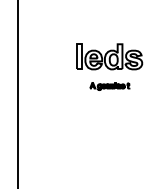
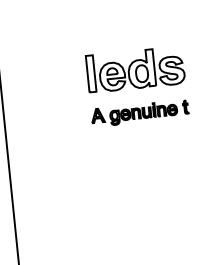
part: (109, 86) -> (139, 113), size x1.67

